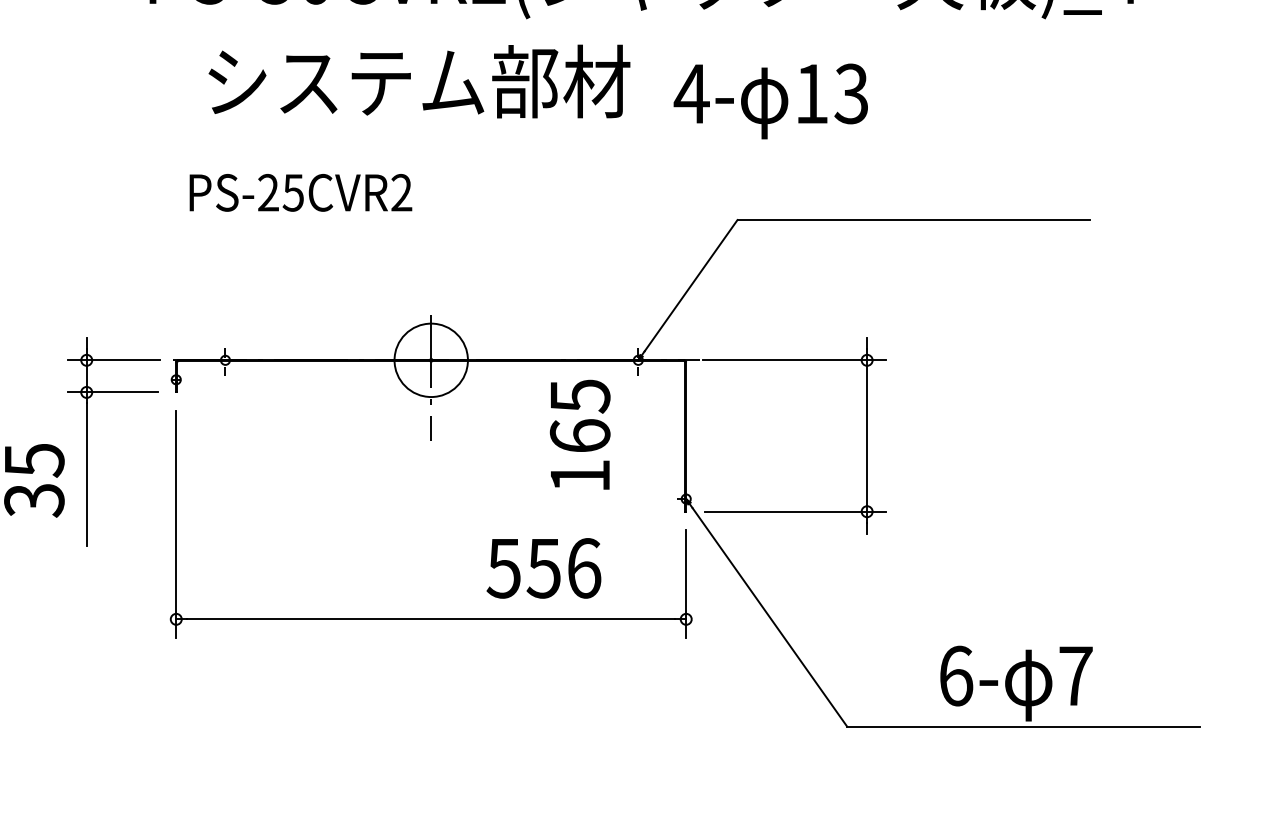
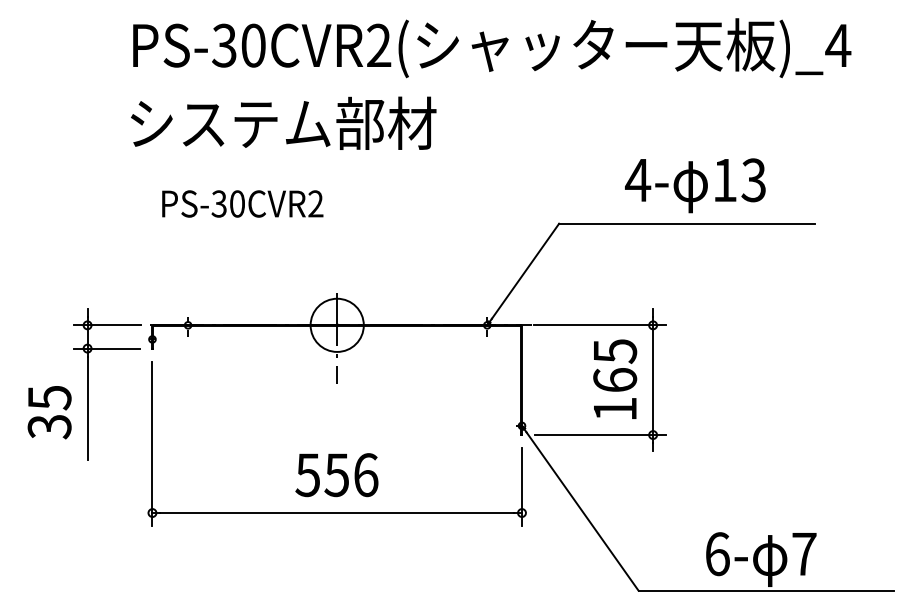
text: (419, 80) -> (283, 122), moved
text: (771, 101) -> (695, 185), moved
text: (279, 192) -> (227, 203), PS-25CVR2 -> PS-30CVR2
text: (580, 433) -> (615, 378), moved
text: (543, 568) -> (336, 475), moved

